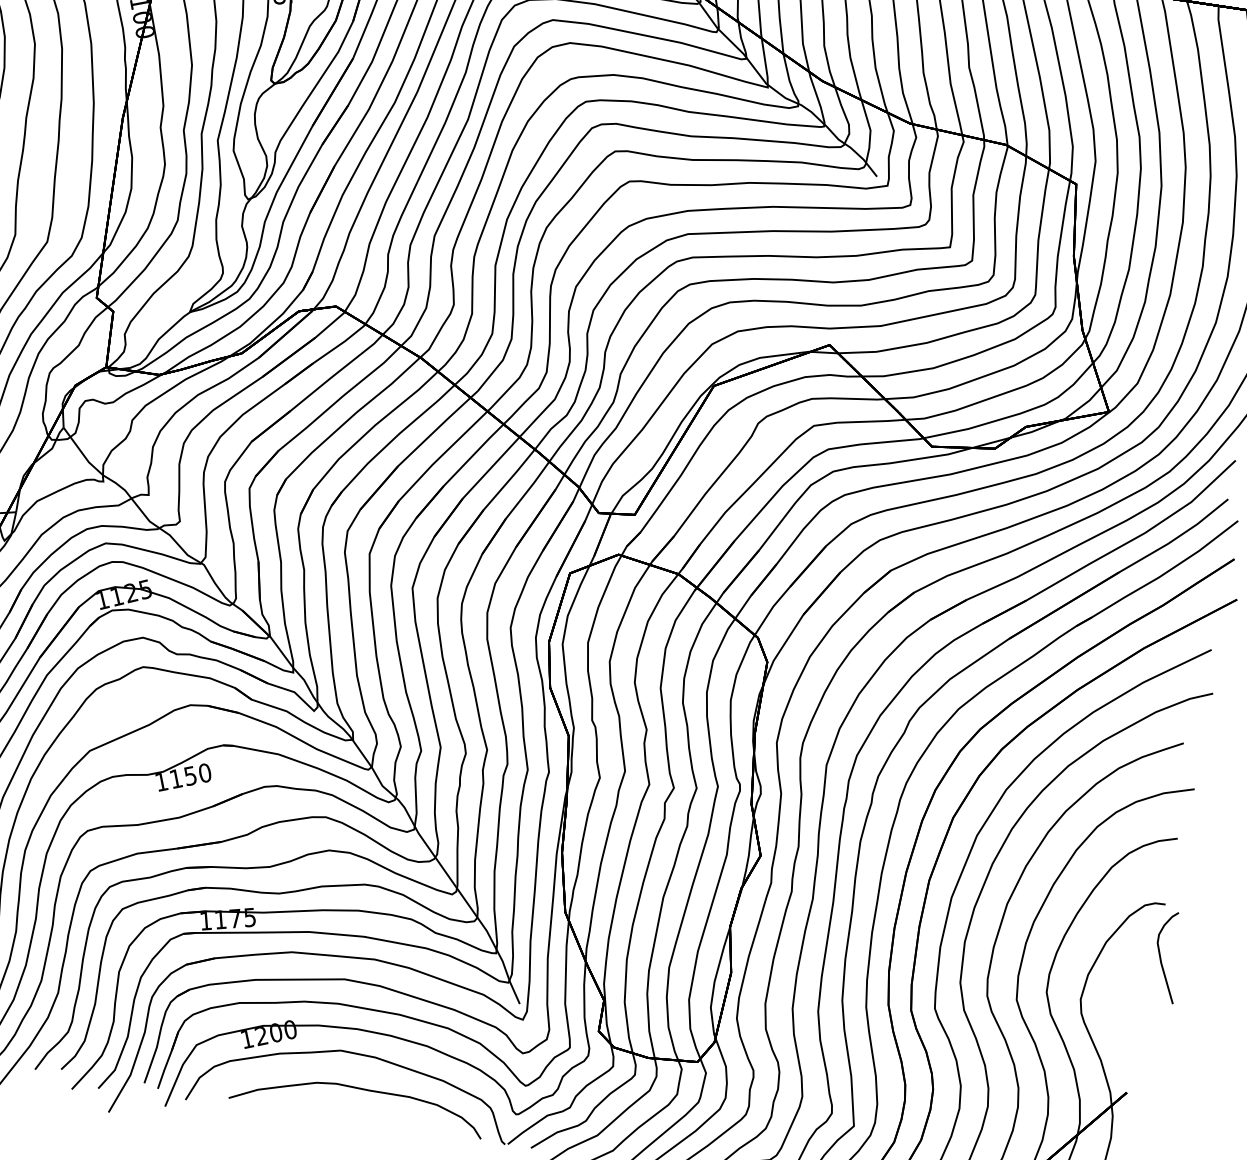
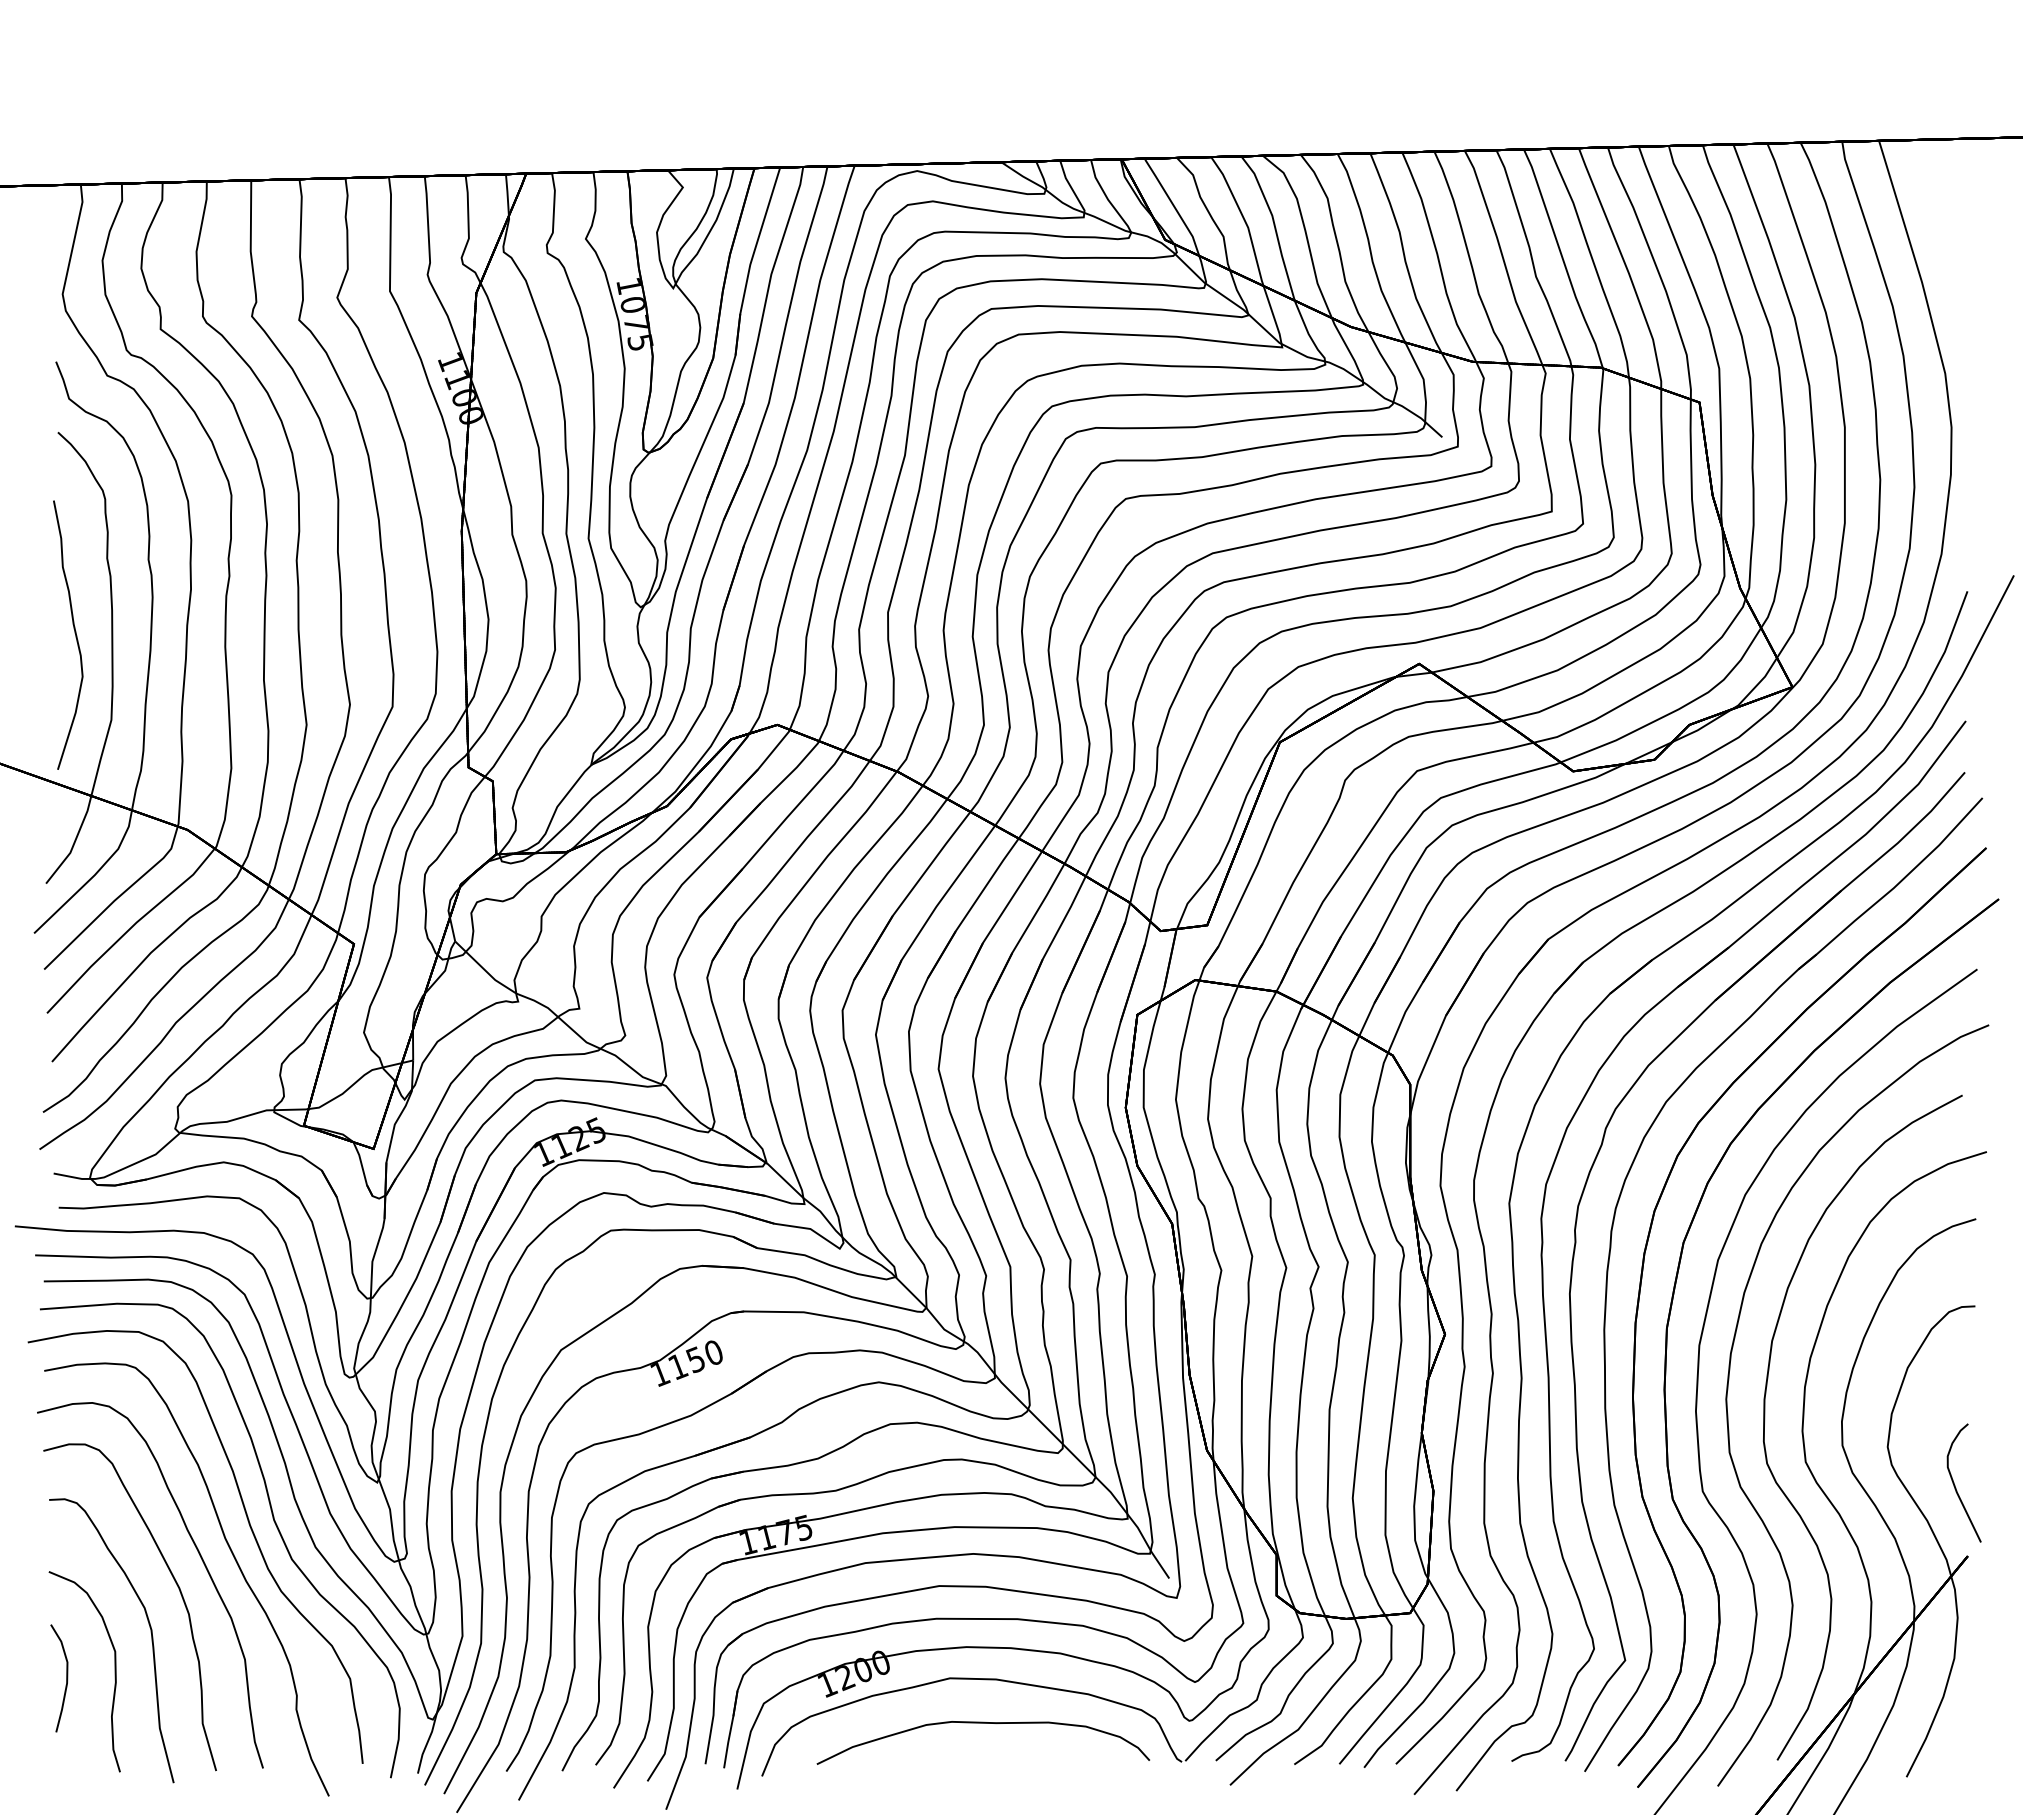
part: (1161, 957) -> (1955, 1485), moved

